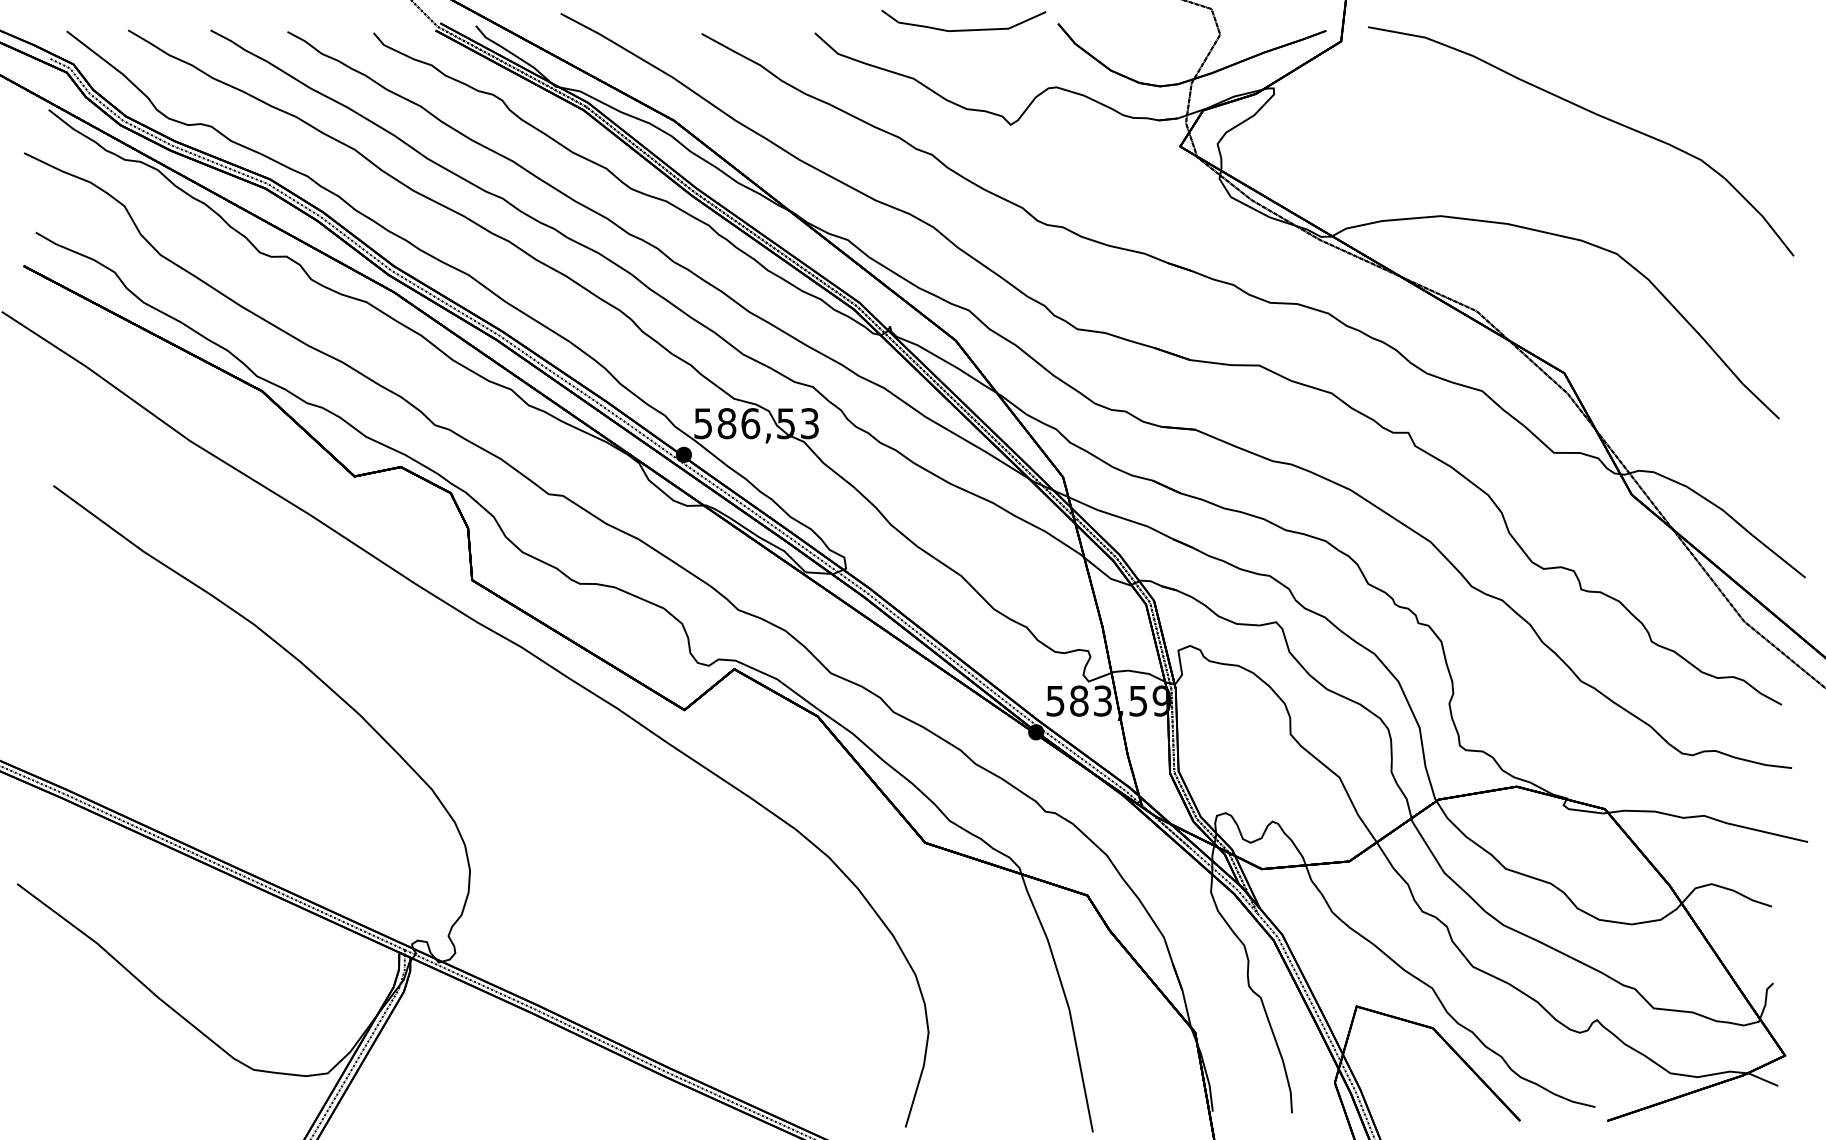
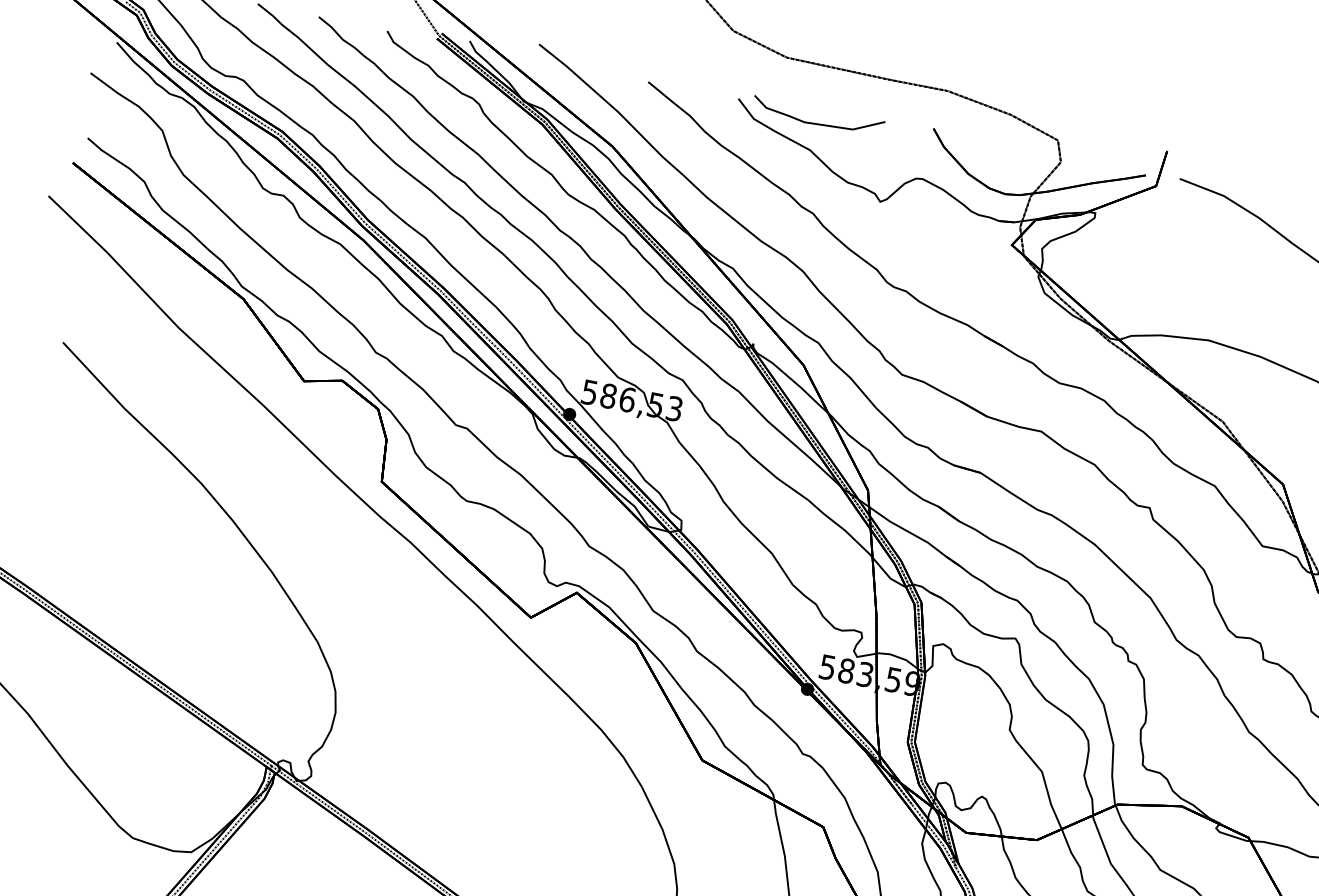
curve: (963, 29) -> (816, 123), moved

